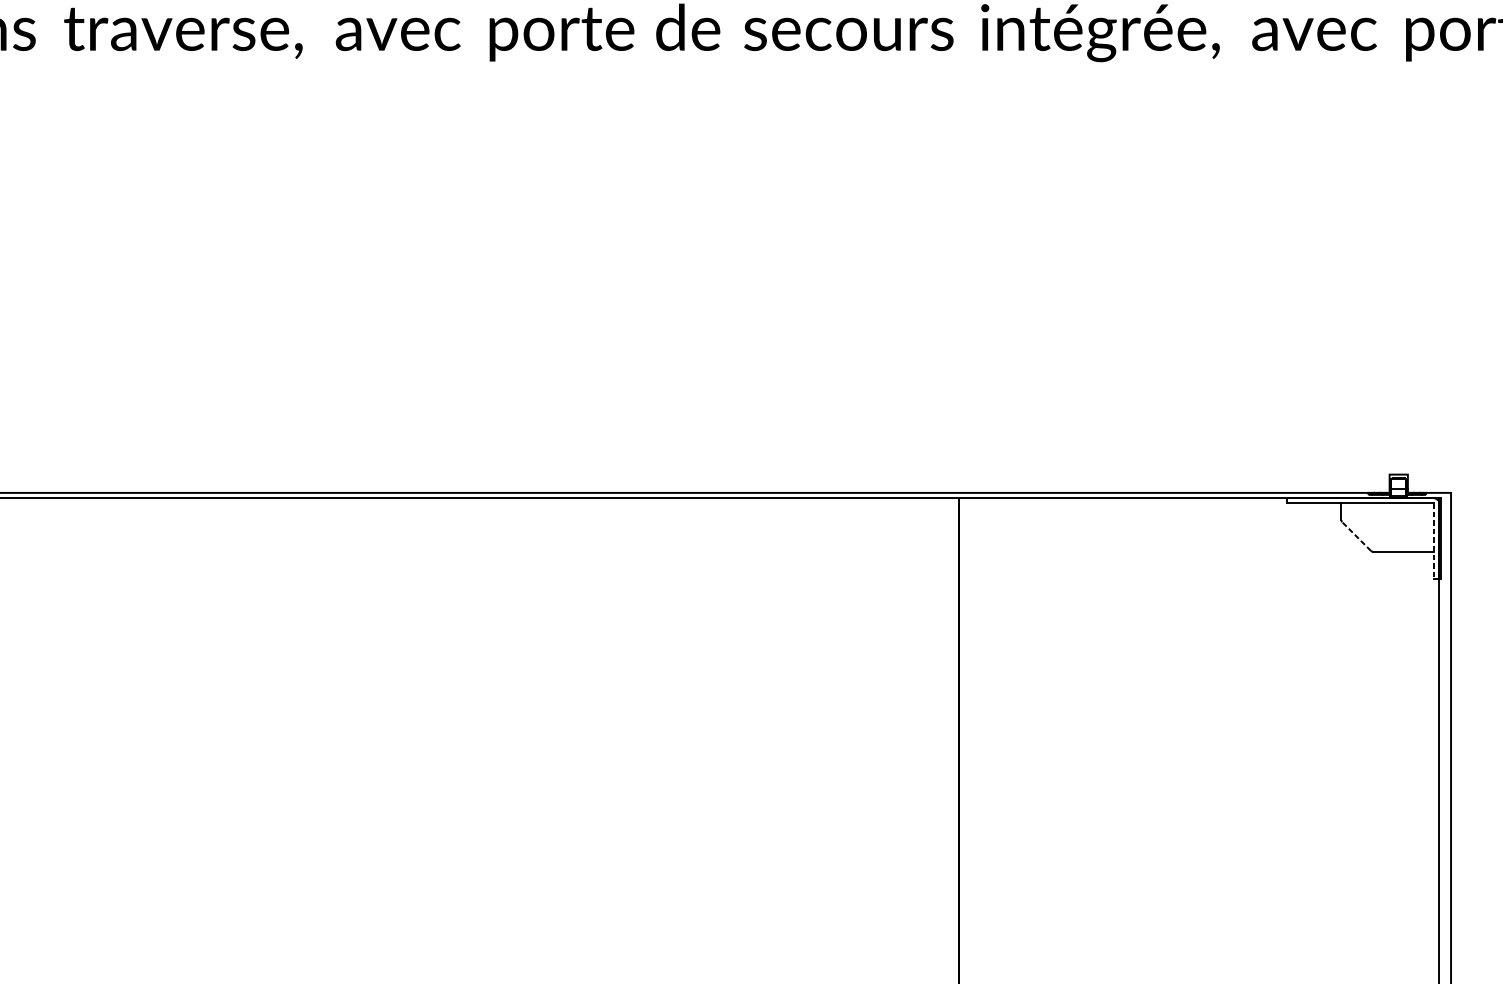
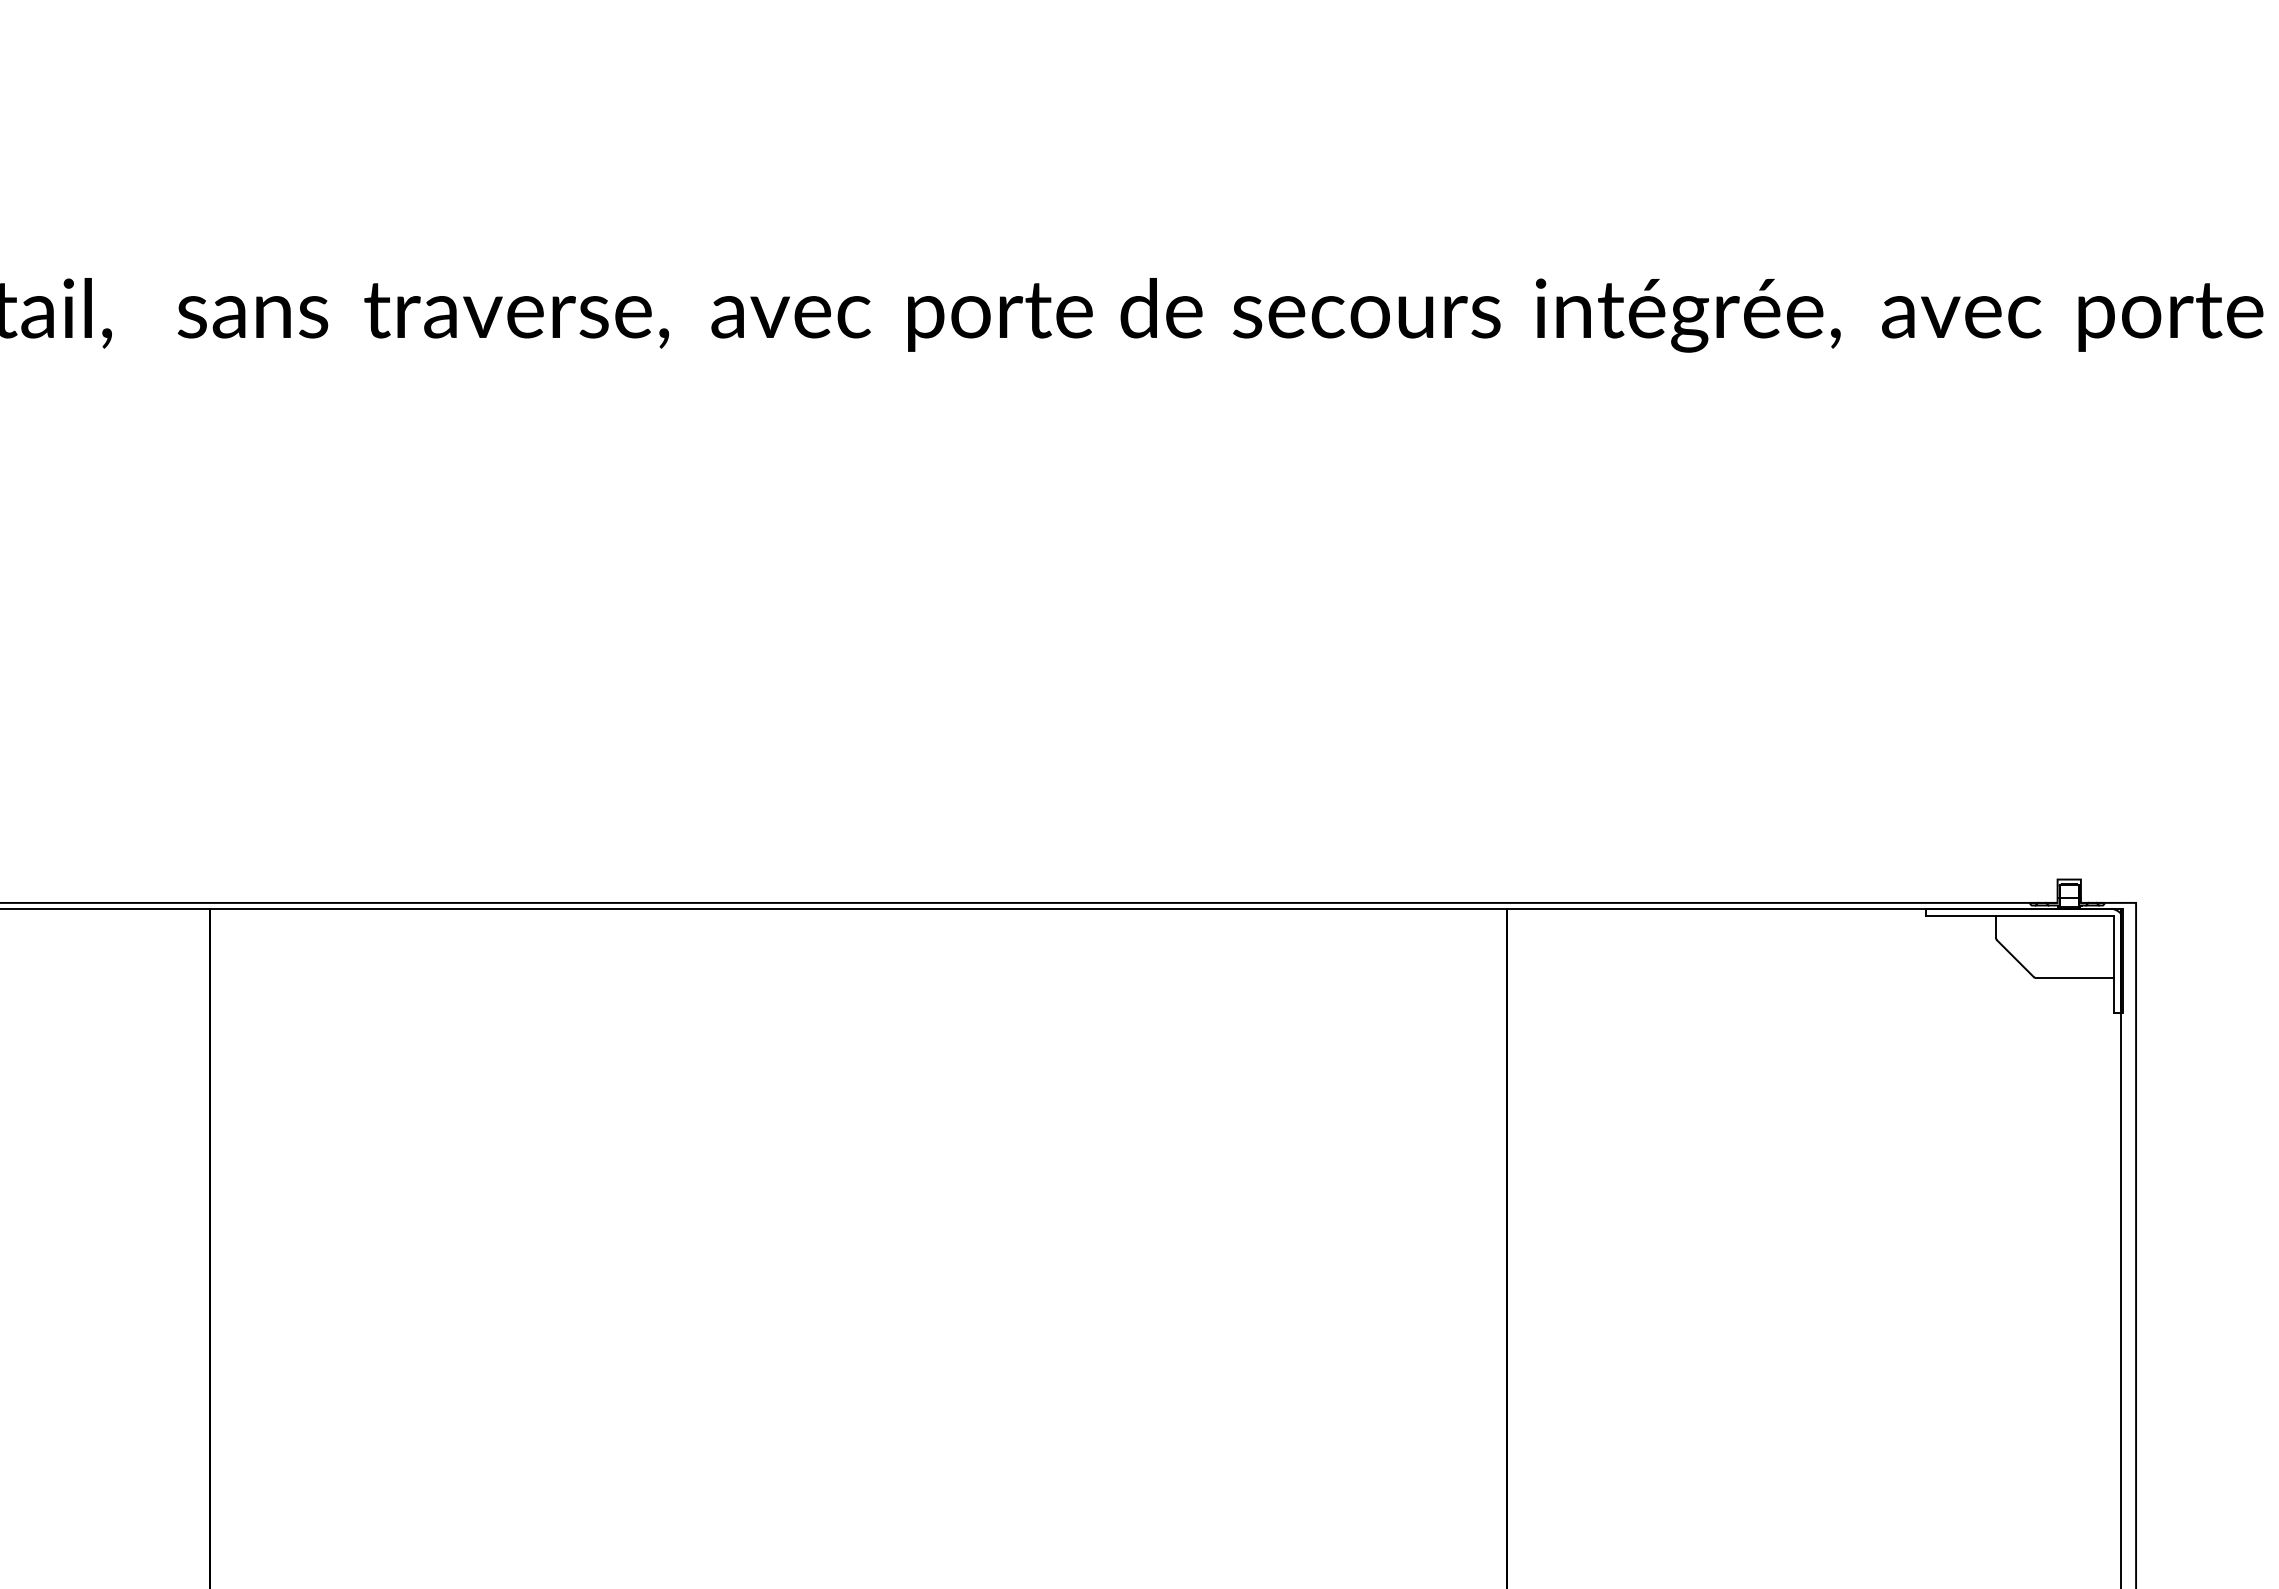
line: (1356, 536) -> (2015, 958), dashed -> solid
line: (1434, 541) -> (2114, 964), dashed -> solid

